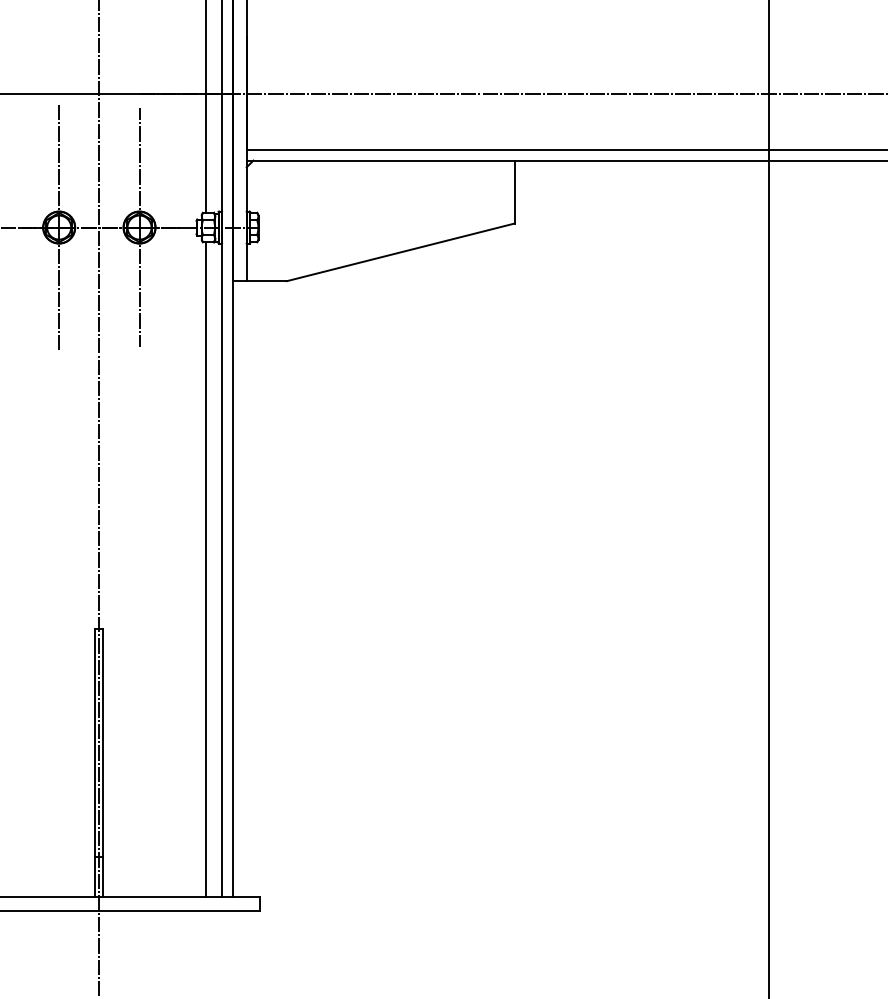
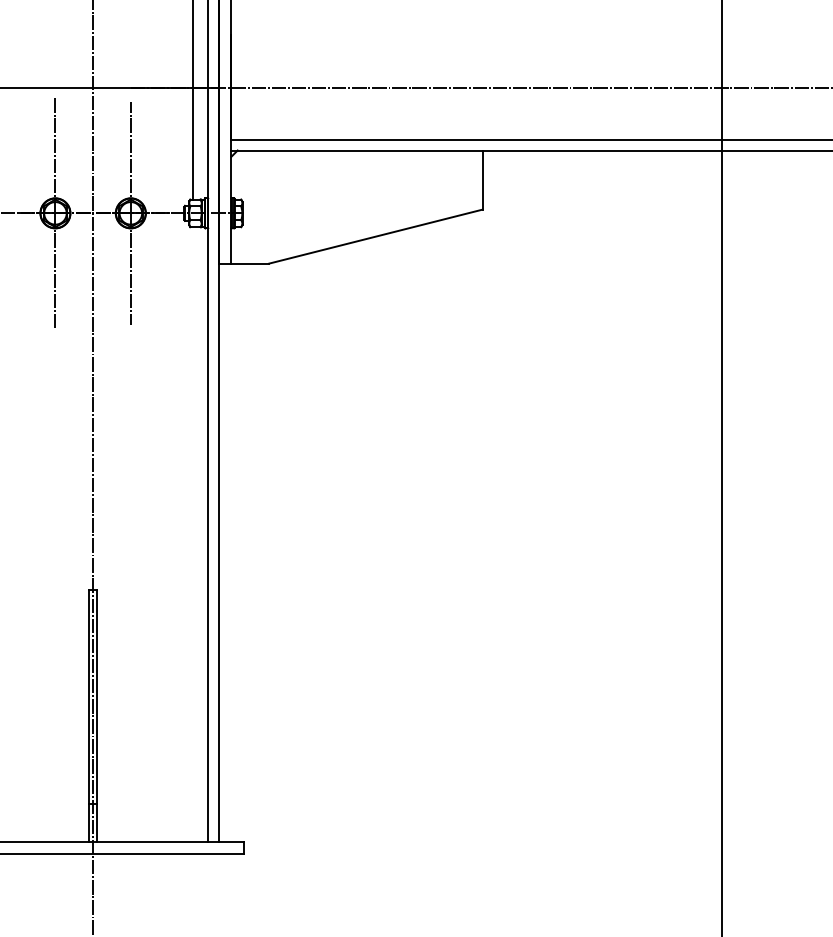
line: (206, 569) -> (193, 534), removed

